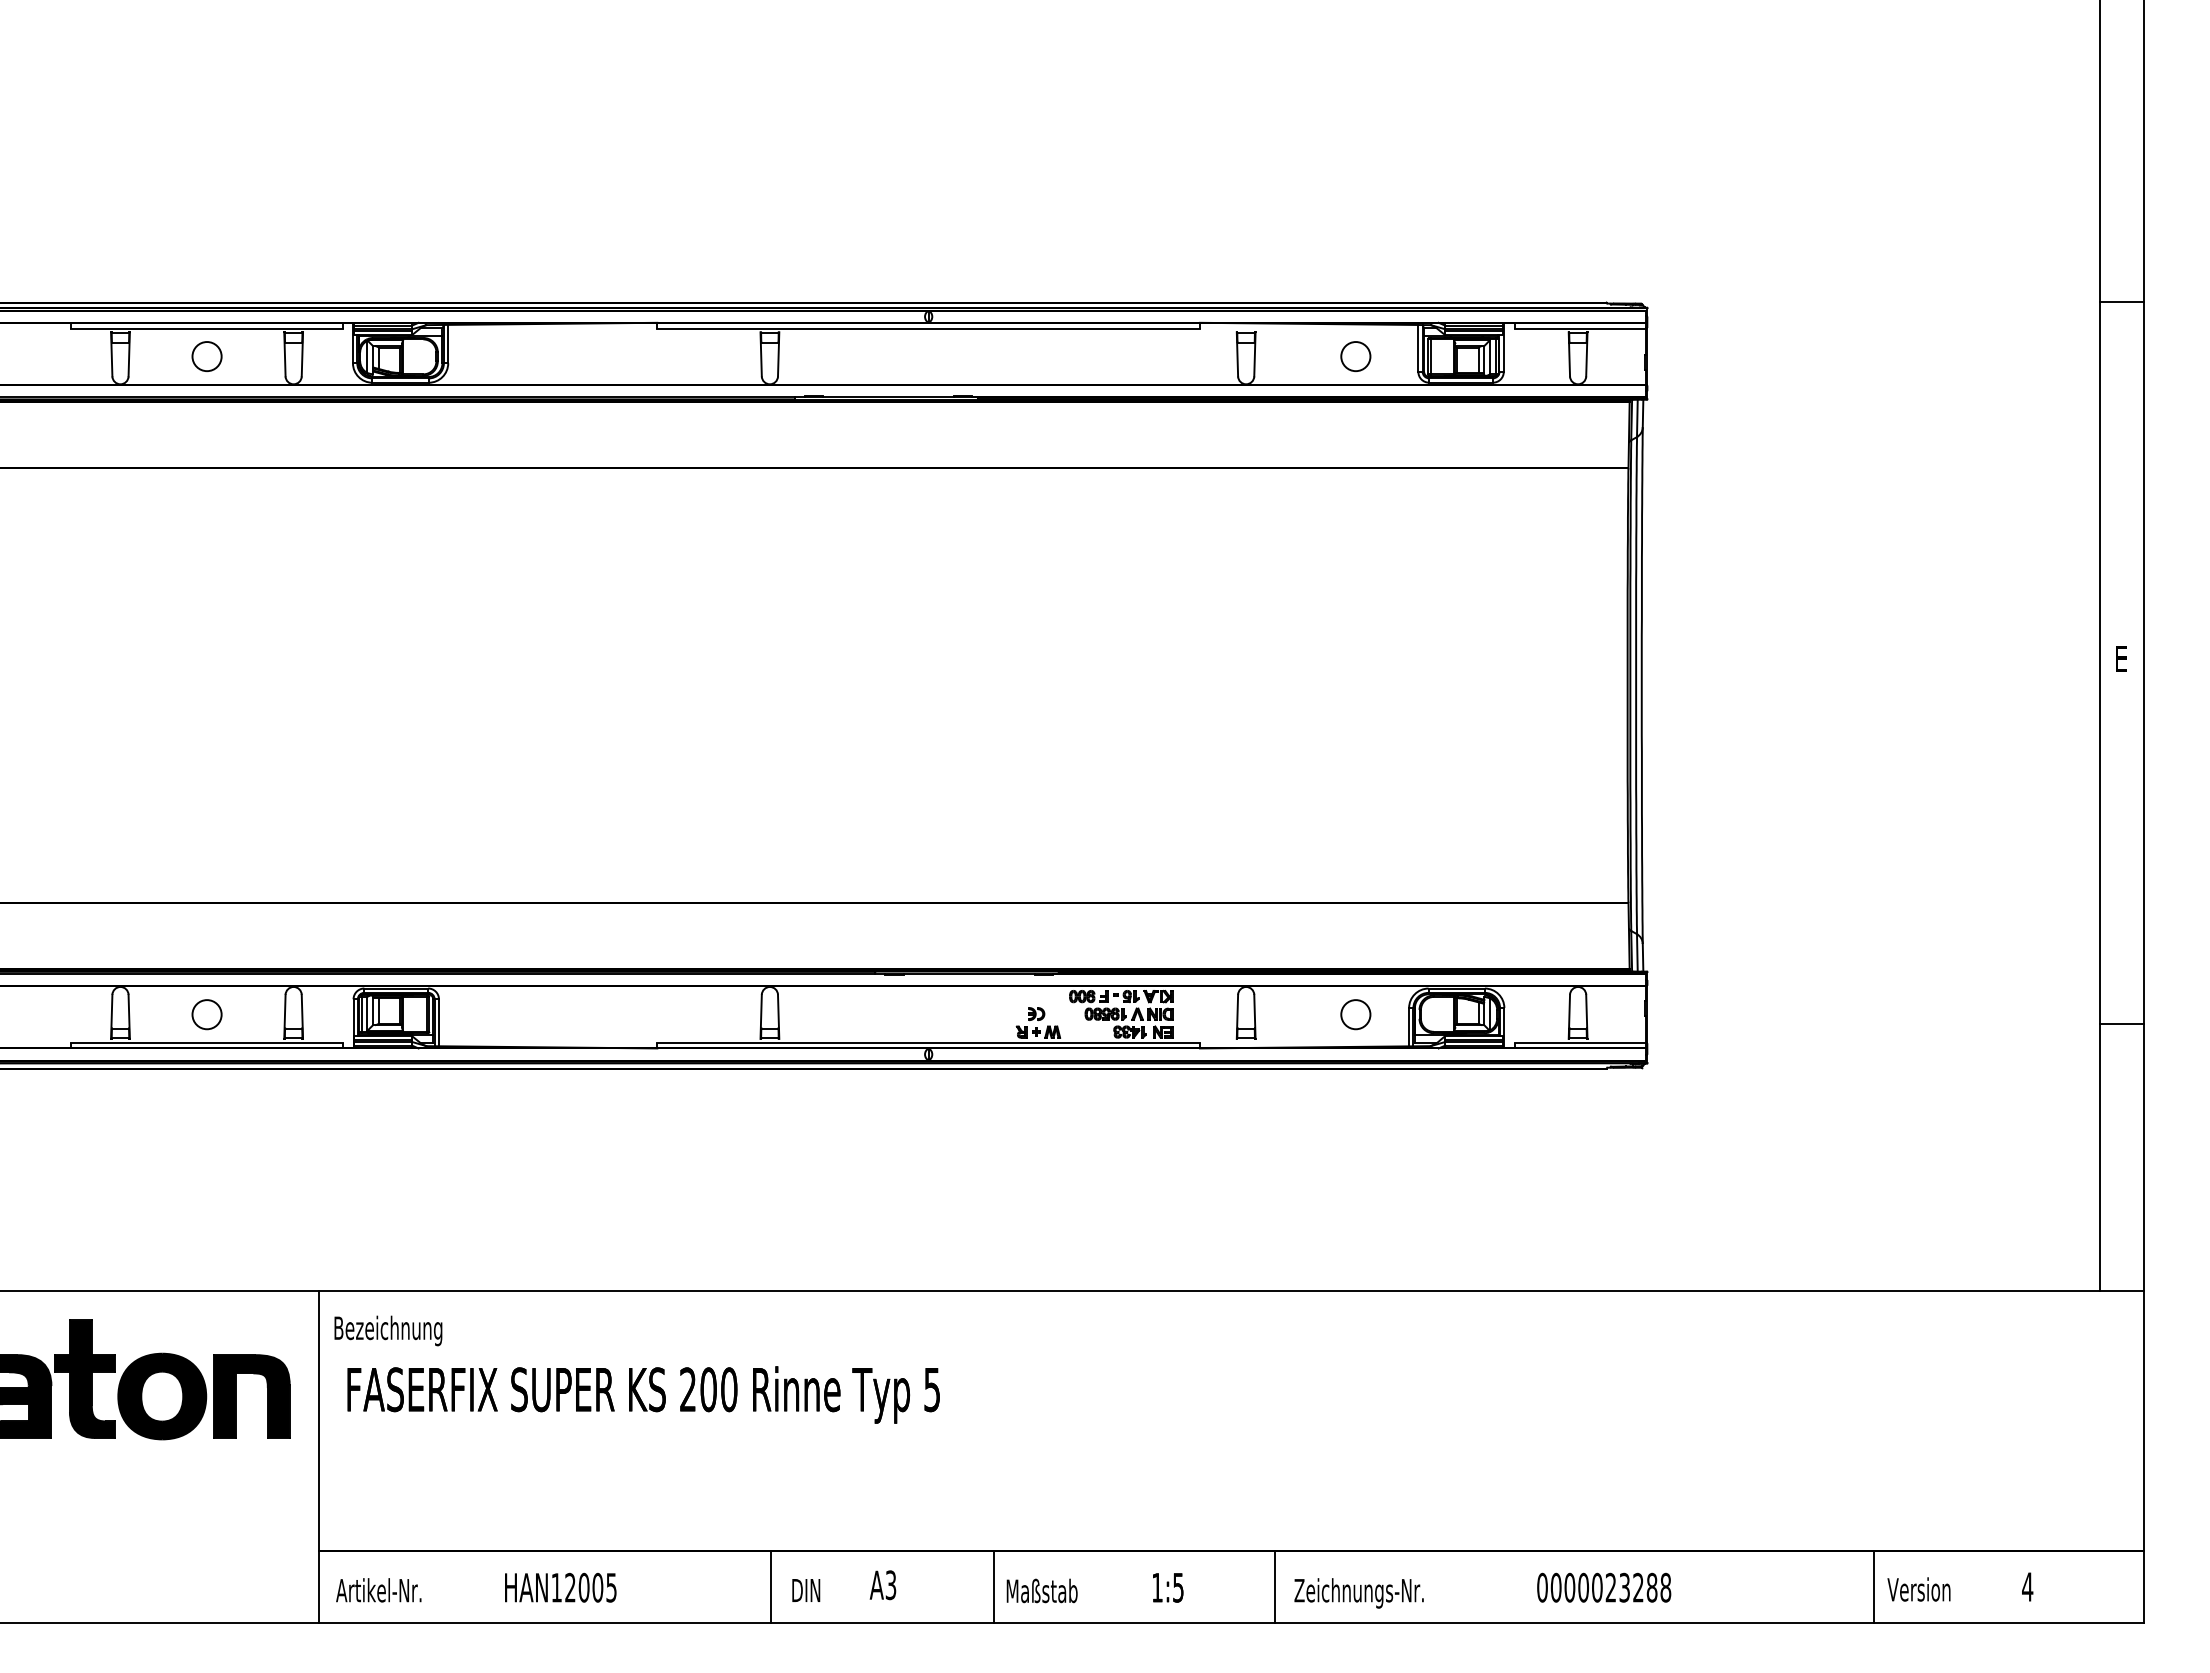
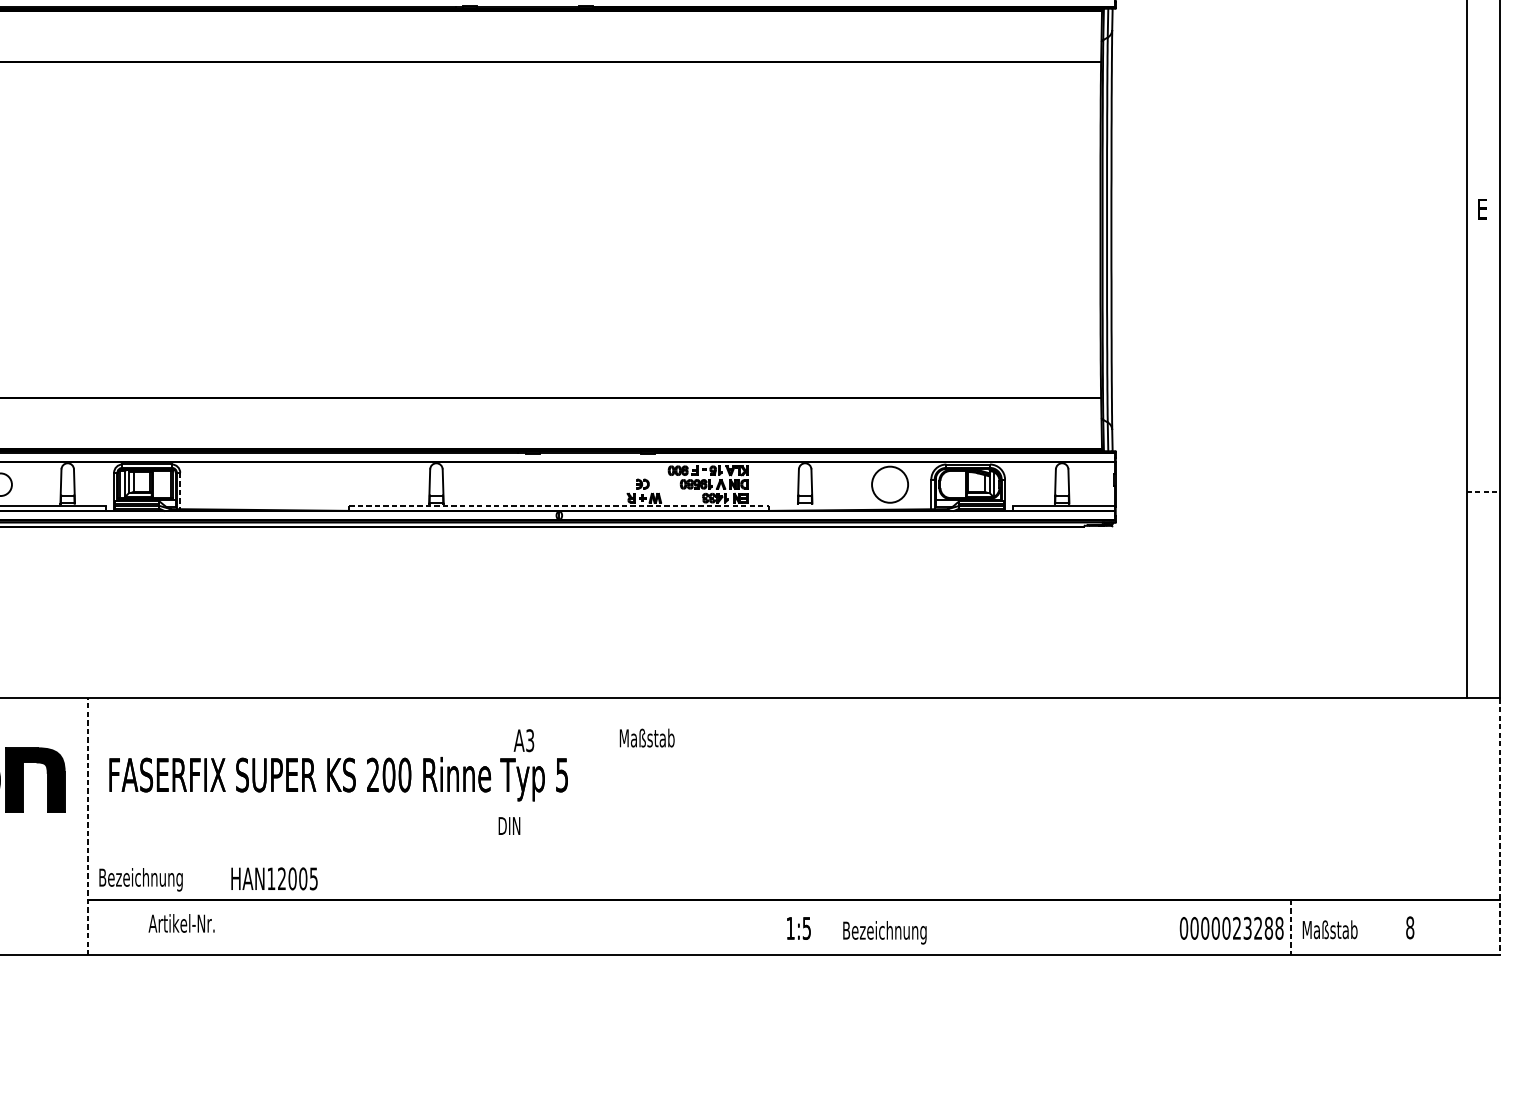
circle: (1355, 1014) -> (889, 484), size x1.6
line: (439, 1023) -> (180, 491), solid -> dashed
line: (2122, 1023) -> (1483, 491), solid -> dashed
line: (929, 1042) -> (559, 506), solid -> dashed
text: (388, 1330) -> (141, 879), moved
line: (319, 1456) -> (87, 826), solid -> dashed
line: (2143, 1456) -> (1499, 826), solid -> dashed
text: (882, 1585) -> (523, 740), moved
line: (771, 1586) -> (437, 927), removed
line: (993, 1586) -> (609, 927), removed
line: (1274, 1586) -> (827, 927), removed
text: (2027, 1586) -> (1410, 927), 4 -> 8
text: (560, 1587) -> (274, 878), moved
text: (1168, 1587) -> (799, 928), moved
text: (1604, 1587) -> (1231, 928), moved
line: (1873, 1587) -> (1290, 928), solid -> dashed
text: (1923, 1589) -> (1329, 929), Version -> Maßstab
text: (378, 1590) -> (181, 923), moved
text: (806, 1590) -> (509, 826), moved
text: (1041, 1590) -> (646, 737), moved
text: (1358, 1593) -> (892, 932), Zeichnungs-Nr. -> Bezeichnung

